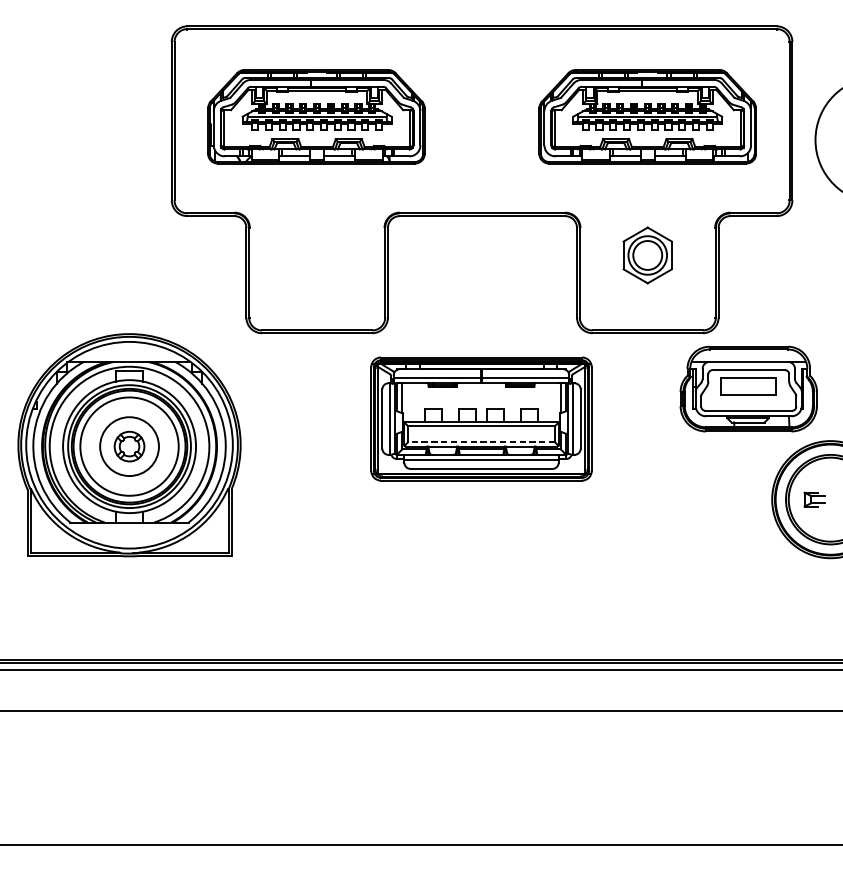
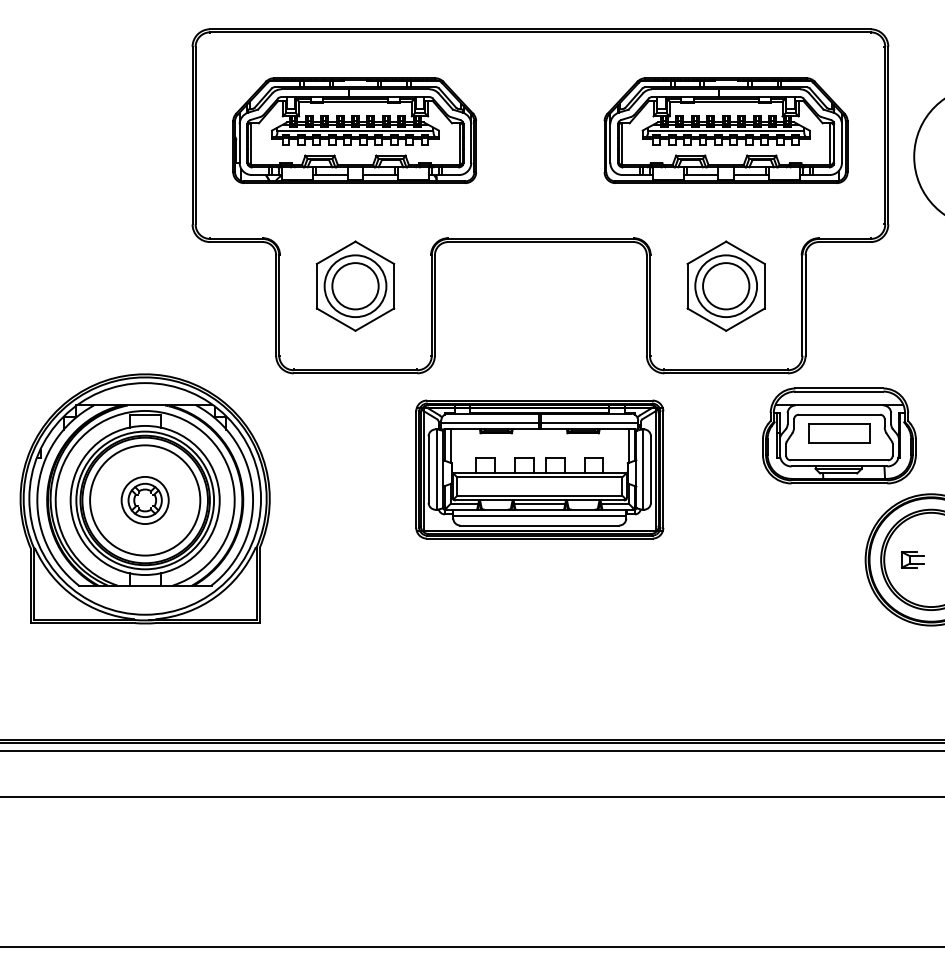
part: (317, 254) -> (355, 285), added
part: (647, 254) -> (725, 285), size x1.43
line: (481, 442) -> (539, 495), dashed -> solid
circle: (128, 446) -> (144, 500), size x0.71

